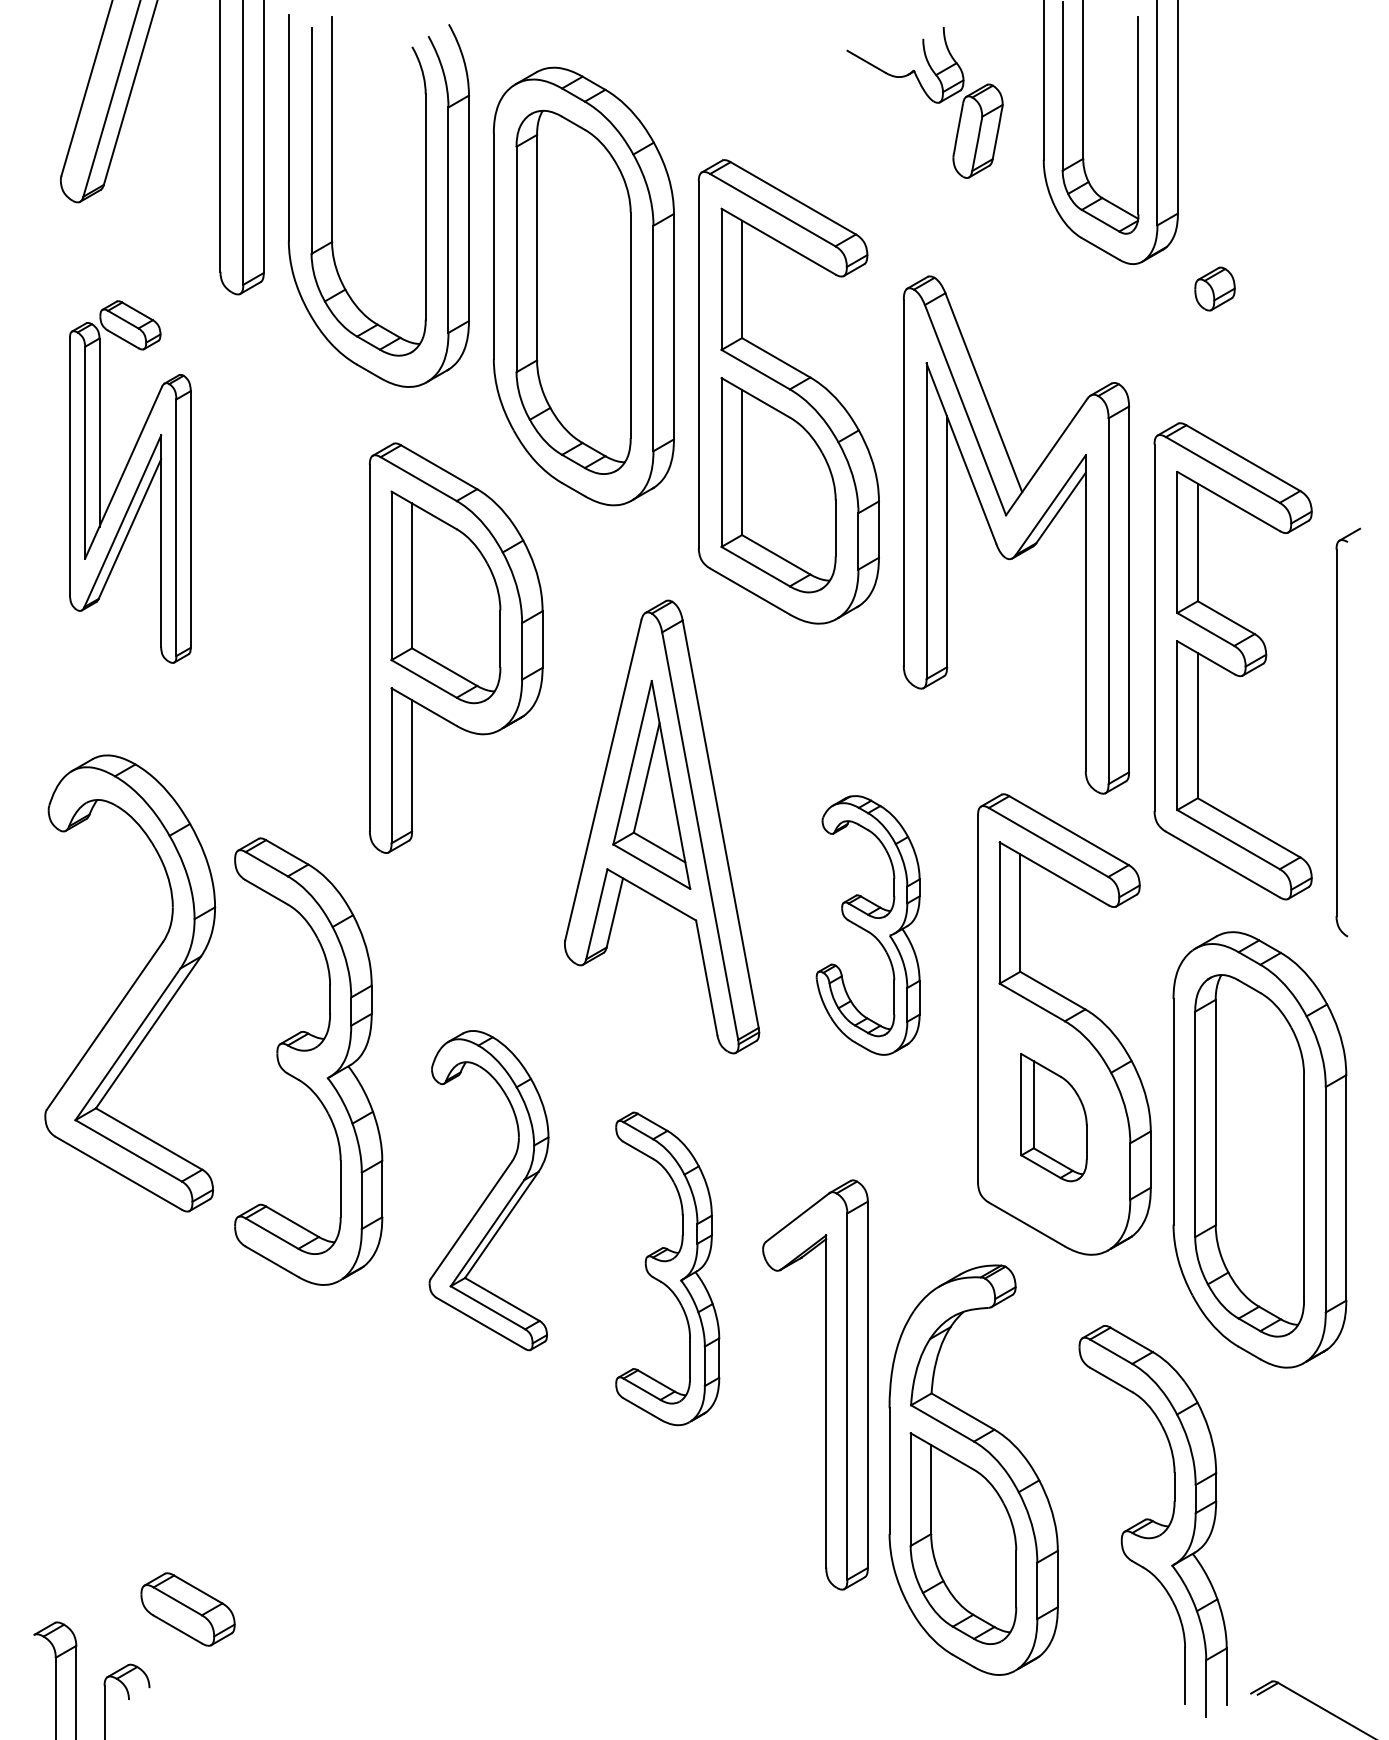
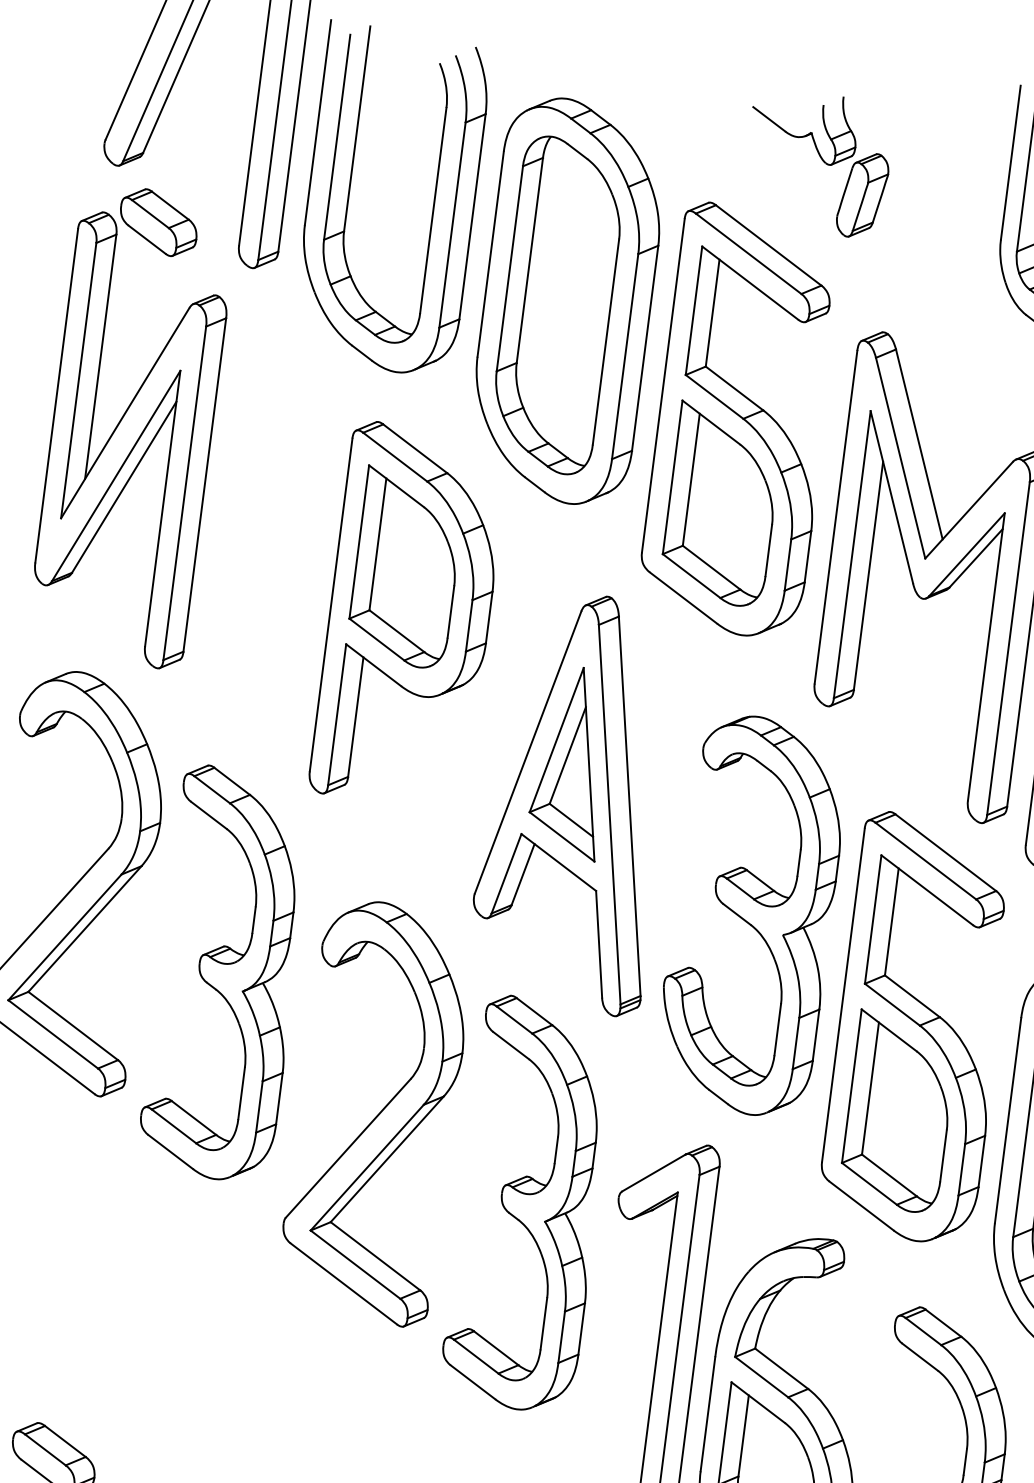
part: (924, 102) -> (817, 163), moved
part: (130, 481) -> (132, 425), size x1.43
part: (867, 925) -> (751, 915), size x1.67
part: (1053, 1117) -> (898, 1111), size x1.67
part: (488, 1190) -> (375, 1112), size x1.43
part: (667, 1268) -> (529, 1204), size x1.43

